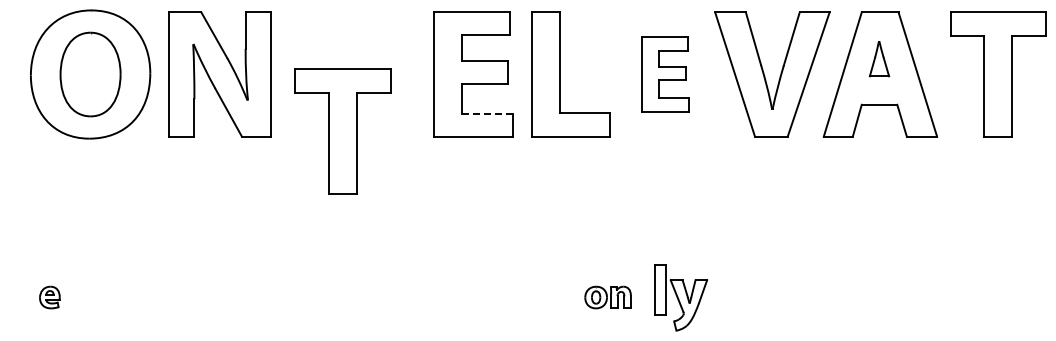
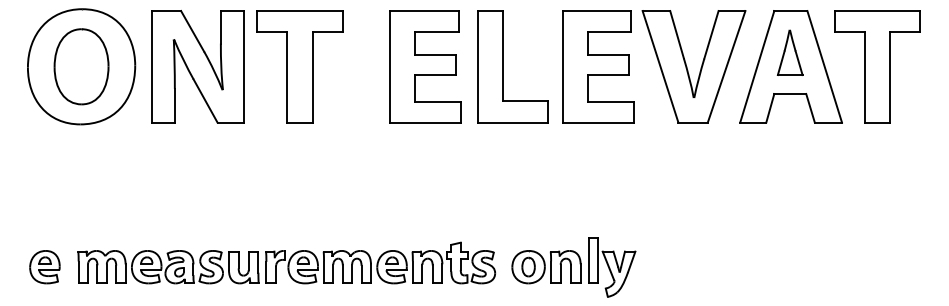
part: (879, 58) -> (790, 52), size x1.43
part: (665, 74) -> (598, 66), size x1.67
part: (998, 74) -> (877, 66), moved
line: (487, 113) -> (438, 101), dashed -> solid
part: (342, 131) -> (299, 66), moved
part: (318, 292) -> (286, 262), added
part: (49, 297) -> (44, 267), size x1.67
part: (607, 297) -> (545, 267), size x1.67

